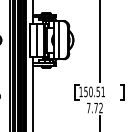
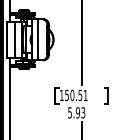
text: (94, 107) -> (76, 112), 7.72 -> 5.93

